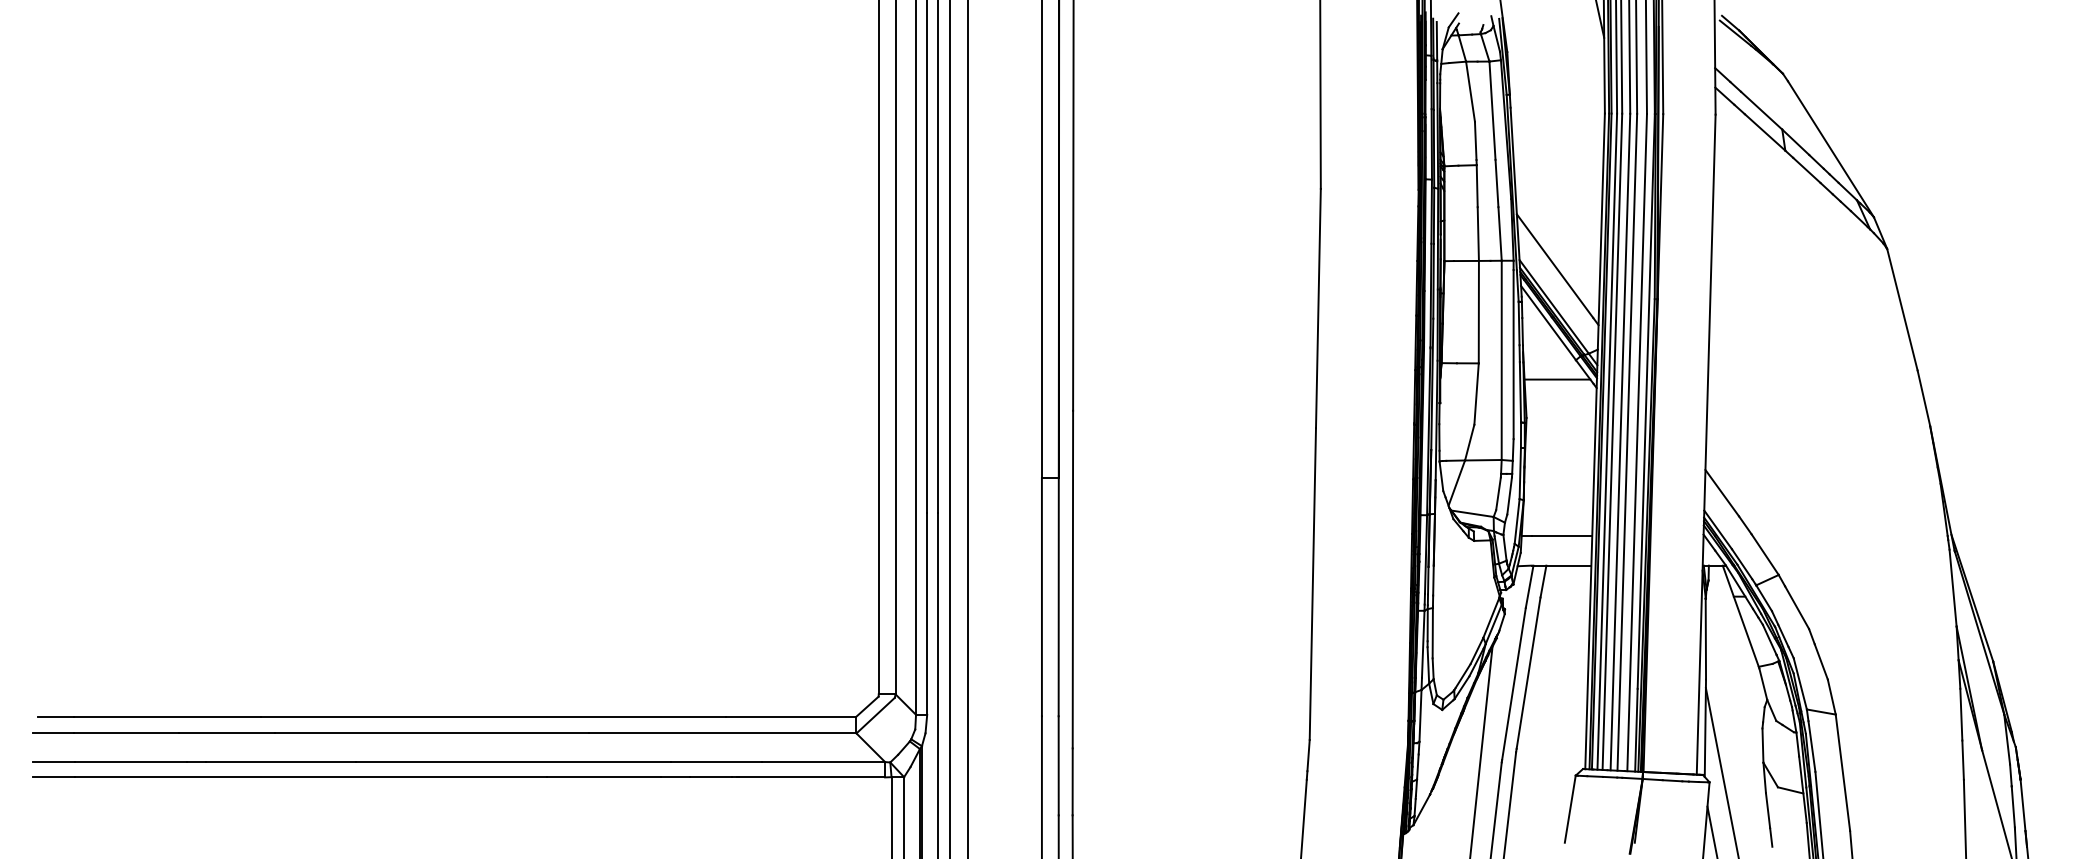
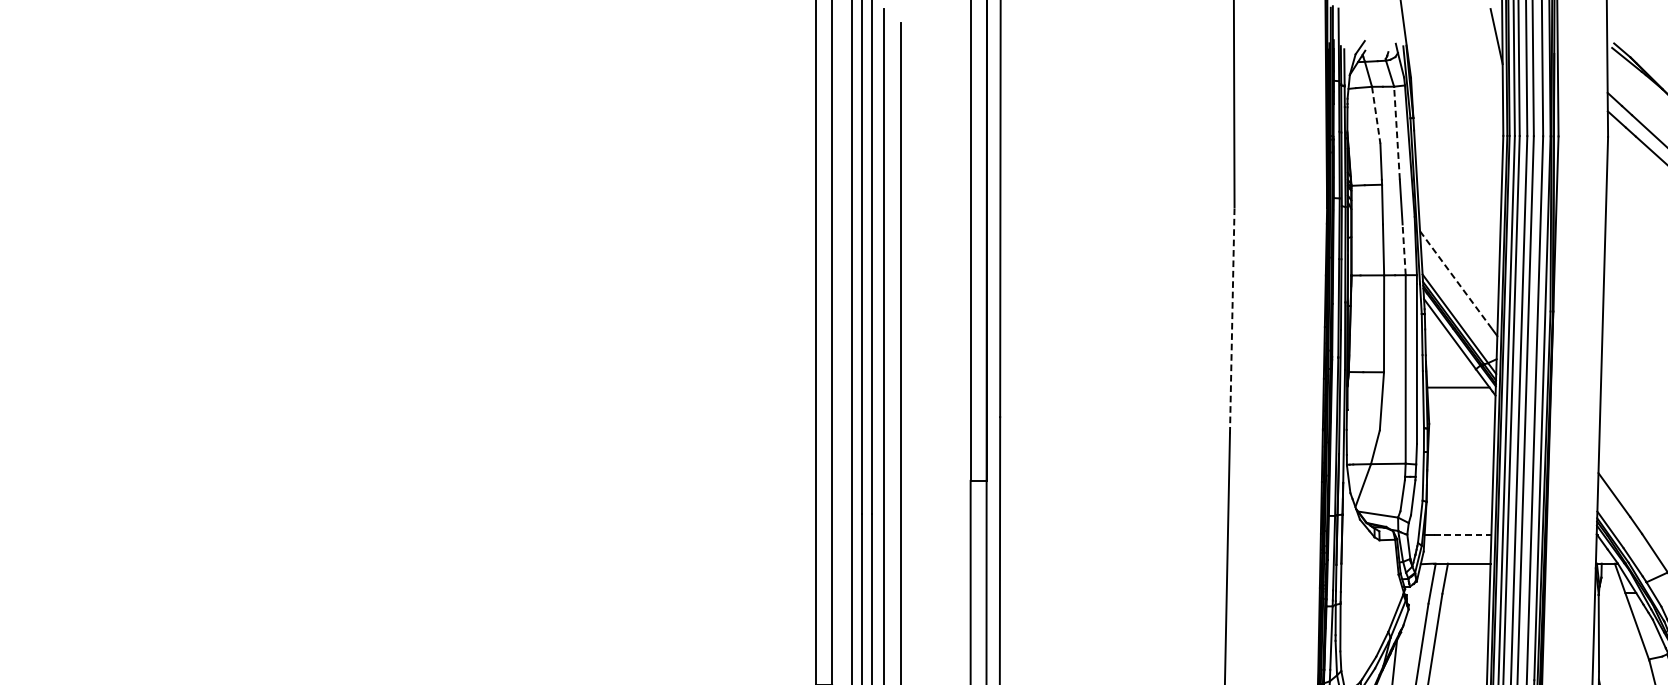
line: (1470, 92) -> (1376, 115), solid -> dashed
line: (1492, 110) -> (1396, 133), solid -> dashed
line: (1500, 233) -> (1404, 249), solid -> dashed
line: (1555, 266) -> (1456, 280), solid -> dashed
line: (1318, 308) -> (1232, 320), solid -> dashed
line: (1562, 535) -> (1463, 535), solid -> dashed

